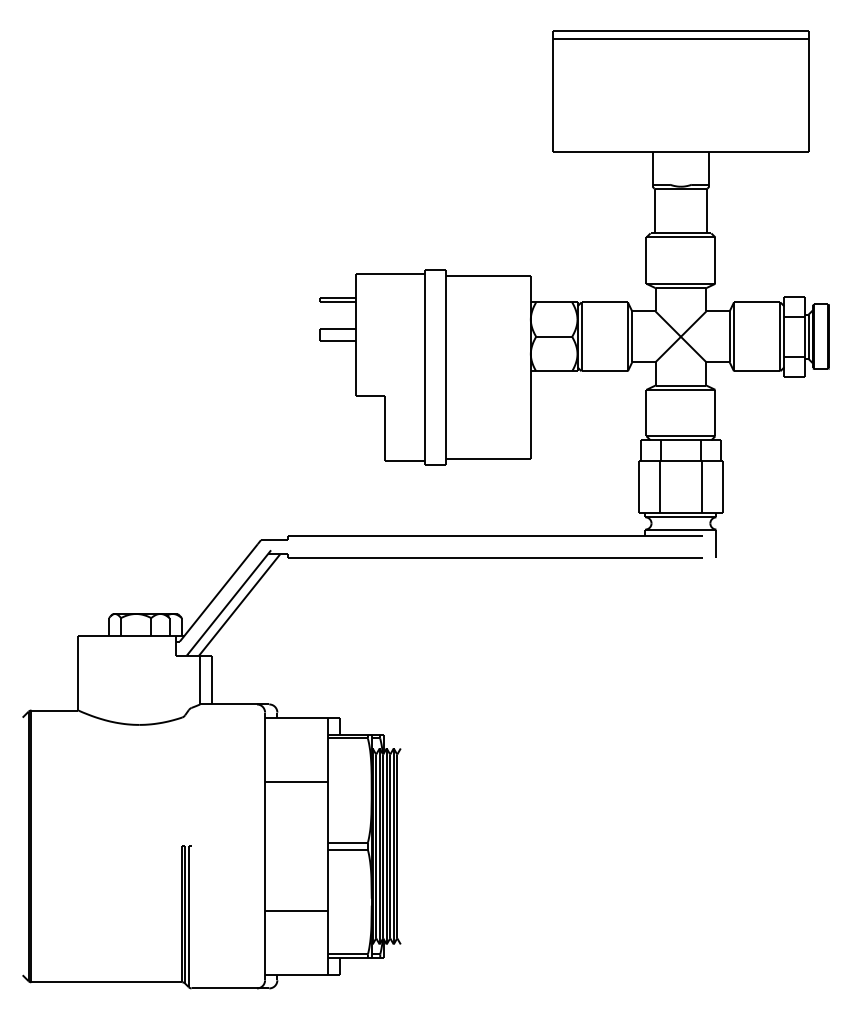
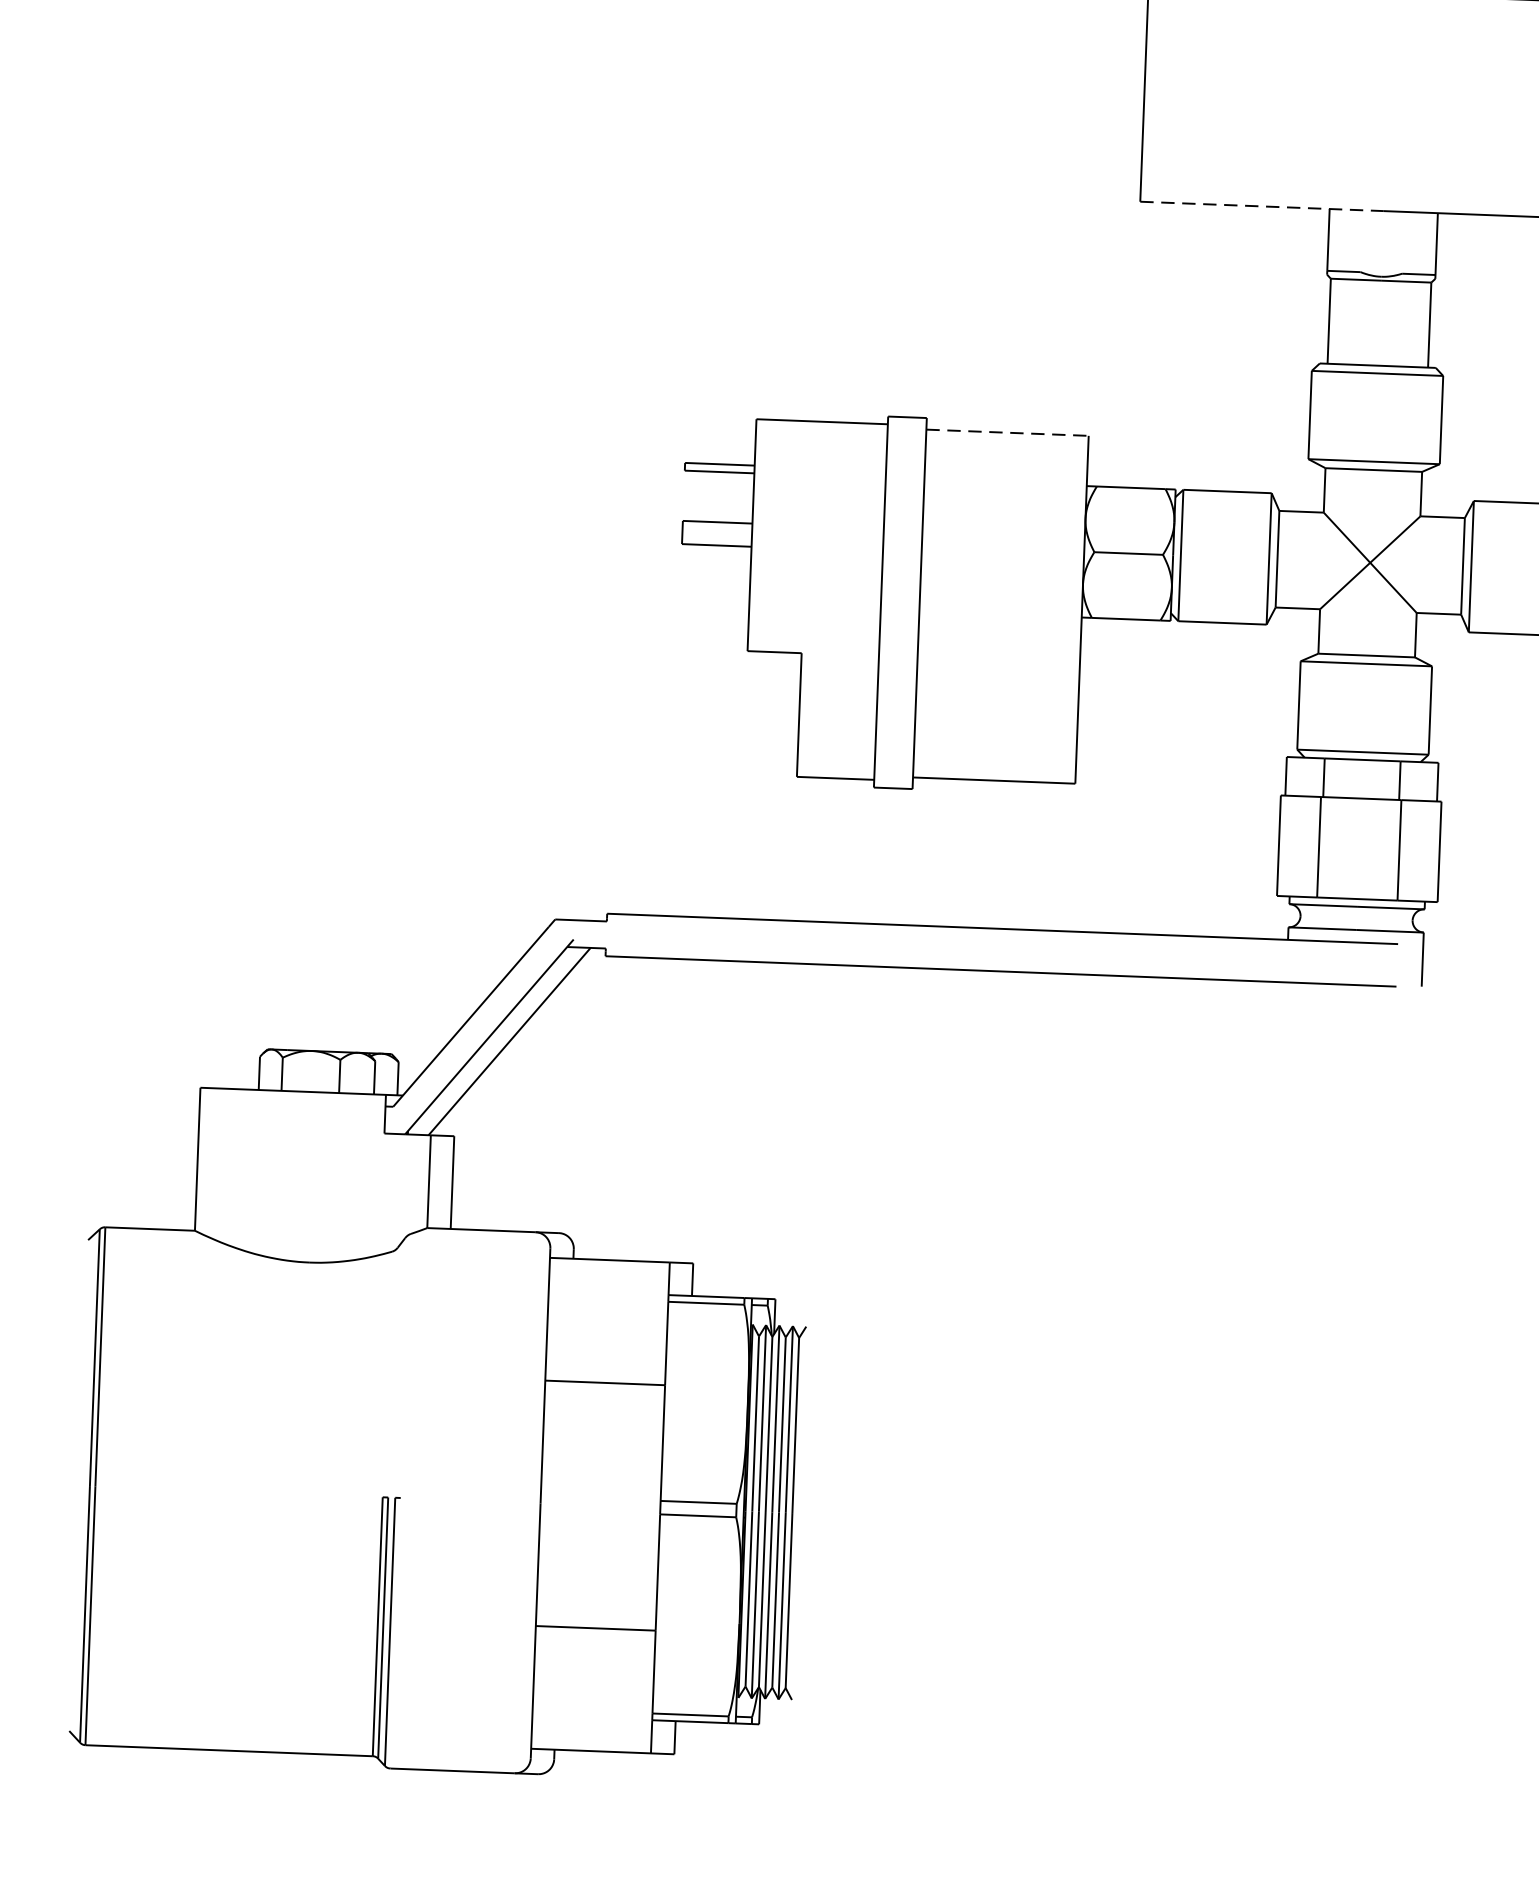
line: (617, 152) -> (1262, 206), solid -> dashed
line: (488, 276) -> (1007, 433), solid -> dashed

